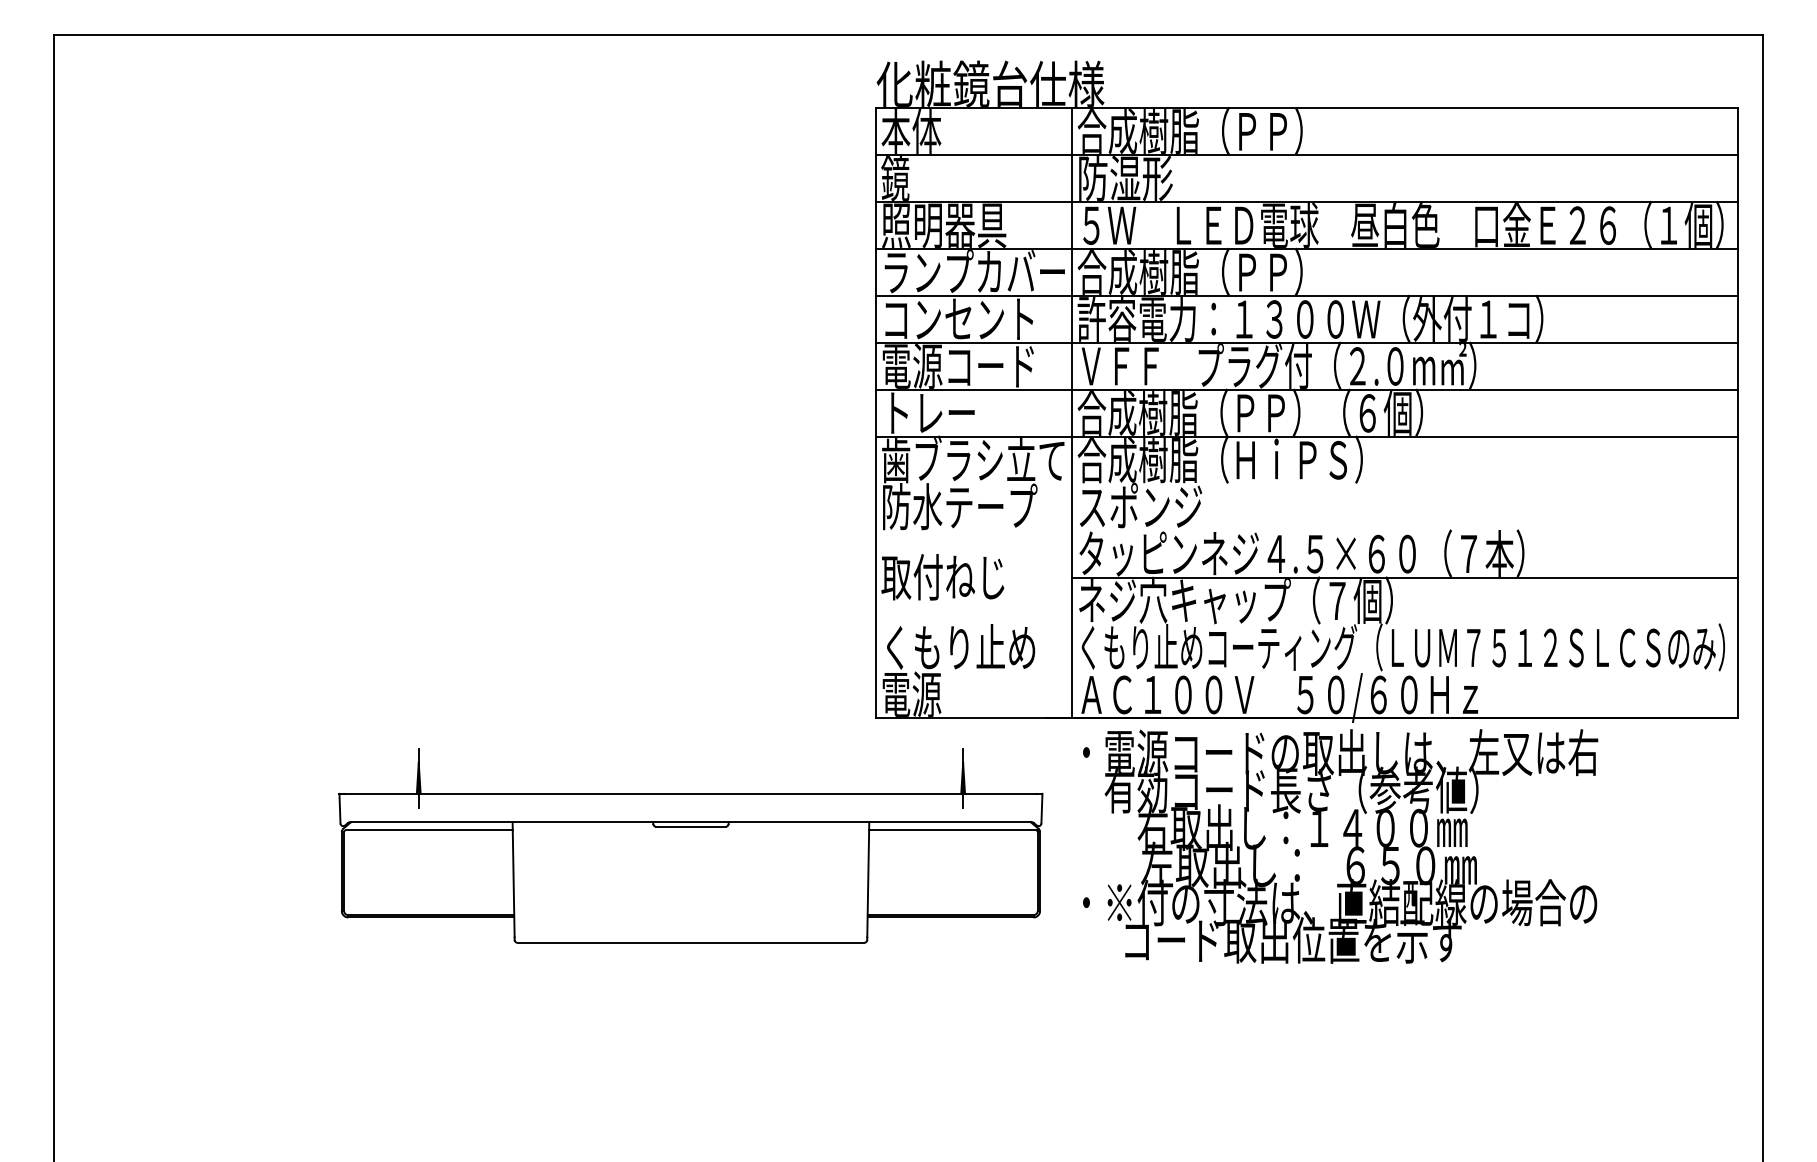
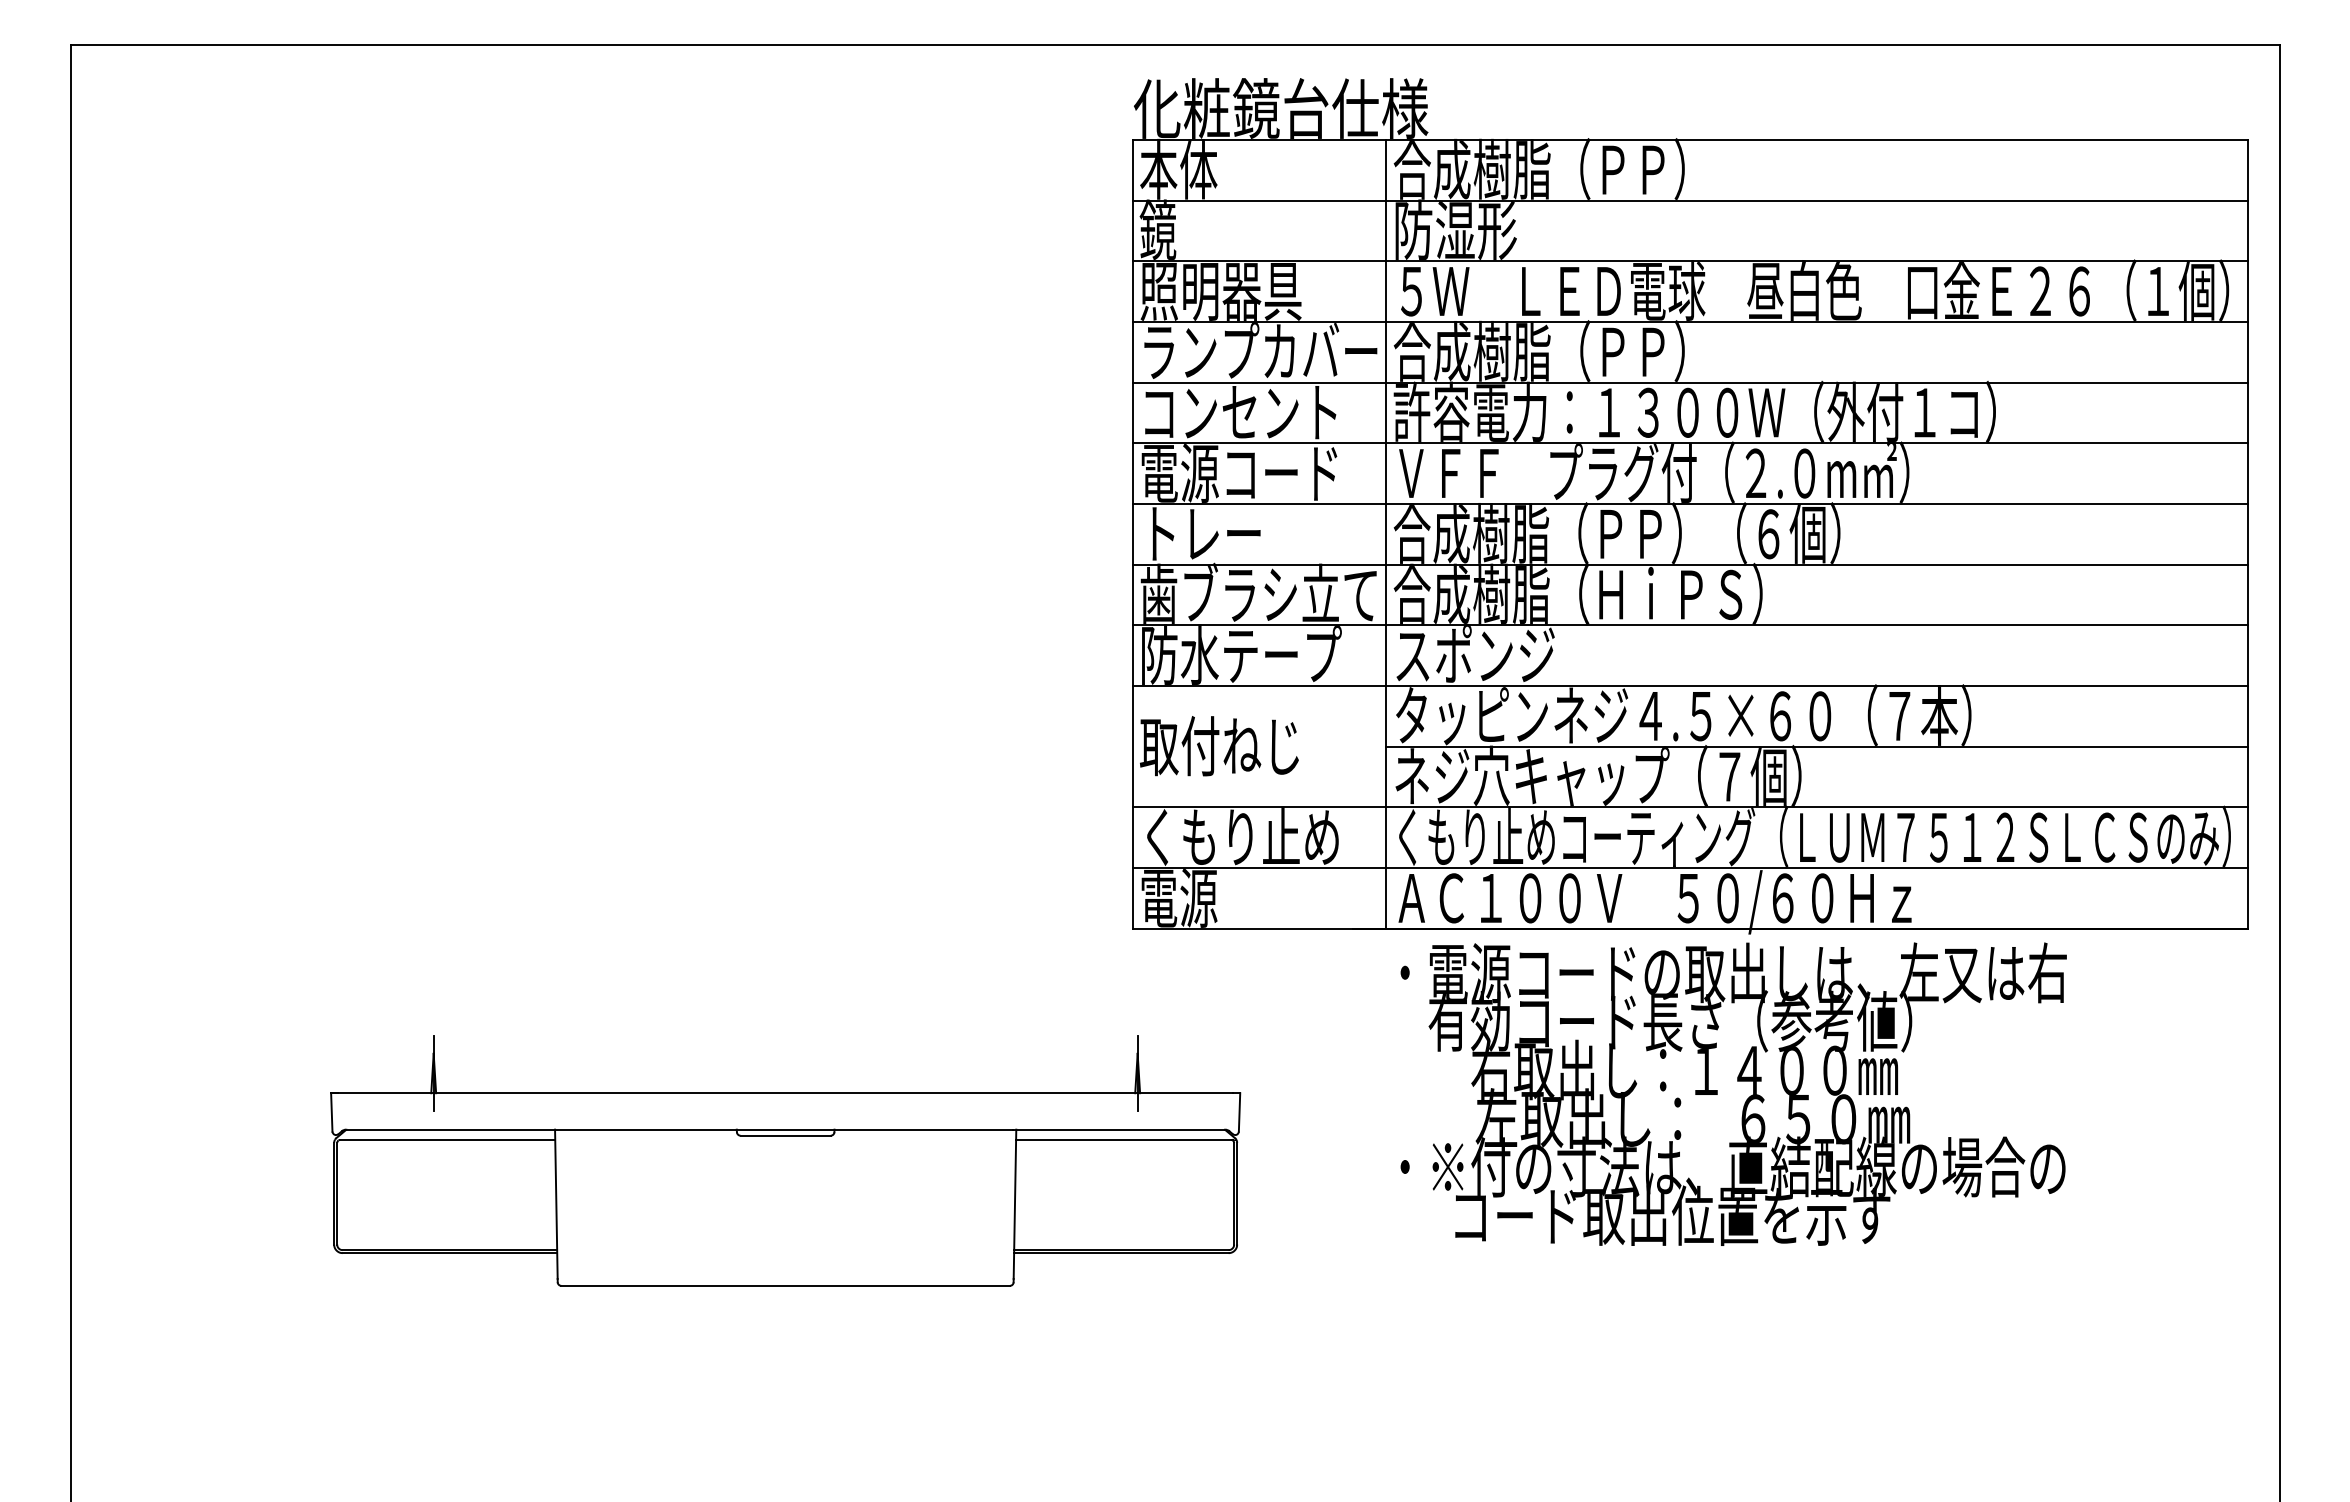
line: (1306, 483) -> (1689, 625), added
line: (1306, 531) -> (1689, 686), added
line: (1306, 624) -> (1689, 807), added
line: (1306, 671) -> (1689, 868), added
part: (690, 845) -> (785, 1160), moved

